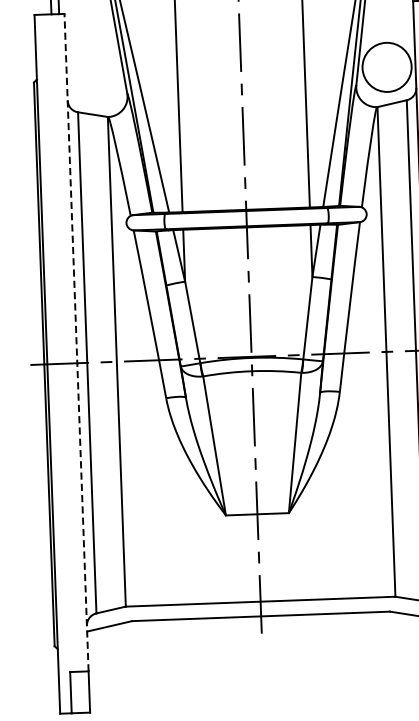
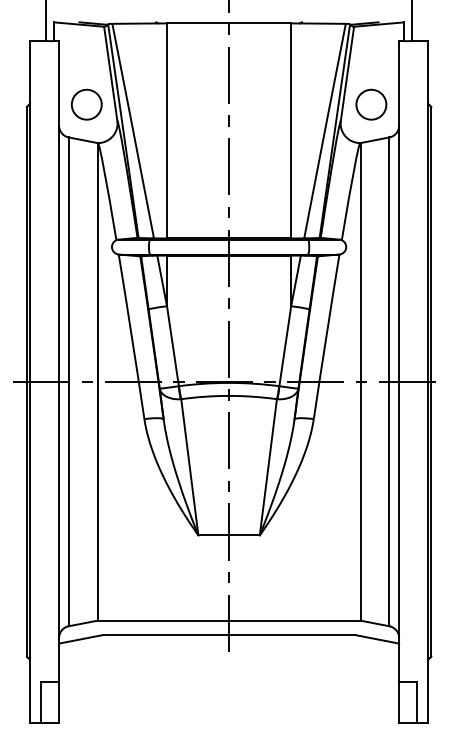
circle: (387, 67) -> (371, 104), size x0.62
circle: (95, 77) -> (86, 104), added
line: (76, 342) -> (59, 361), dashed -> solid

